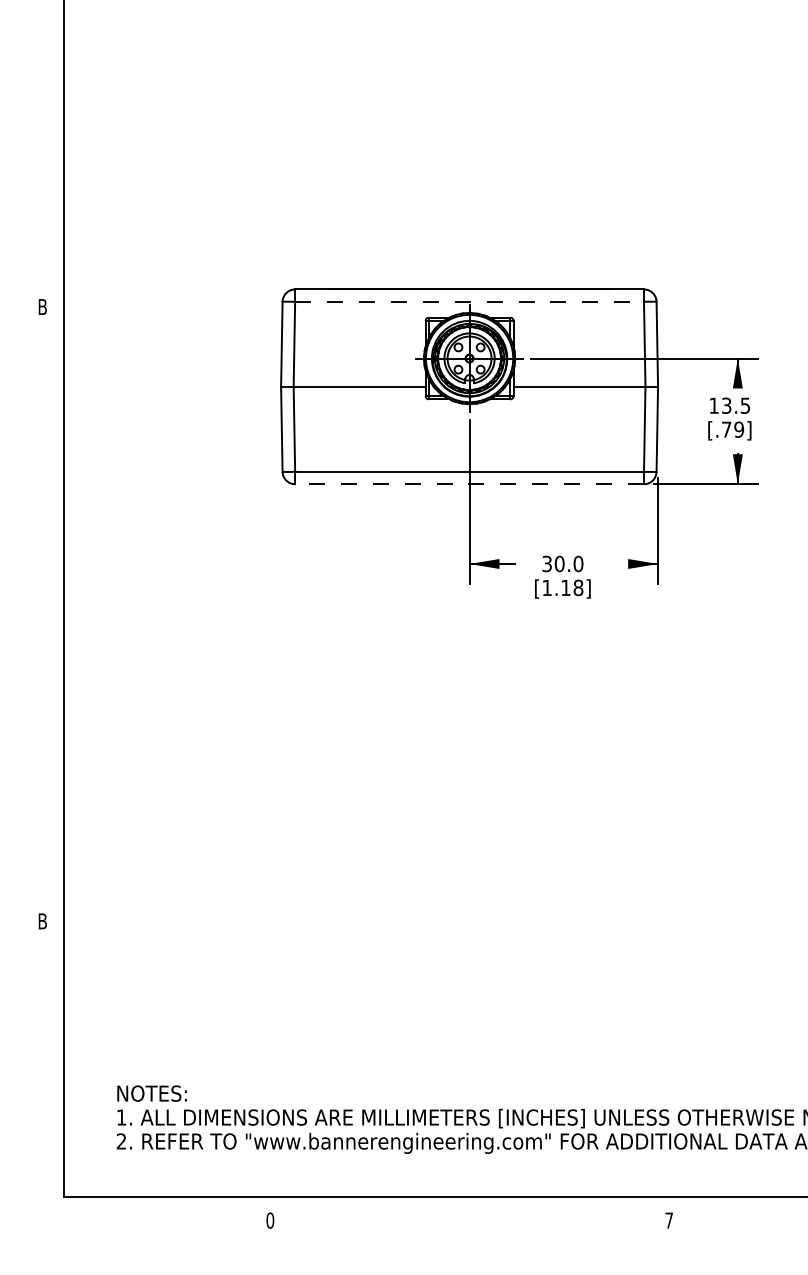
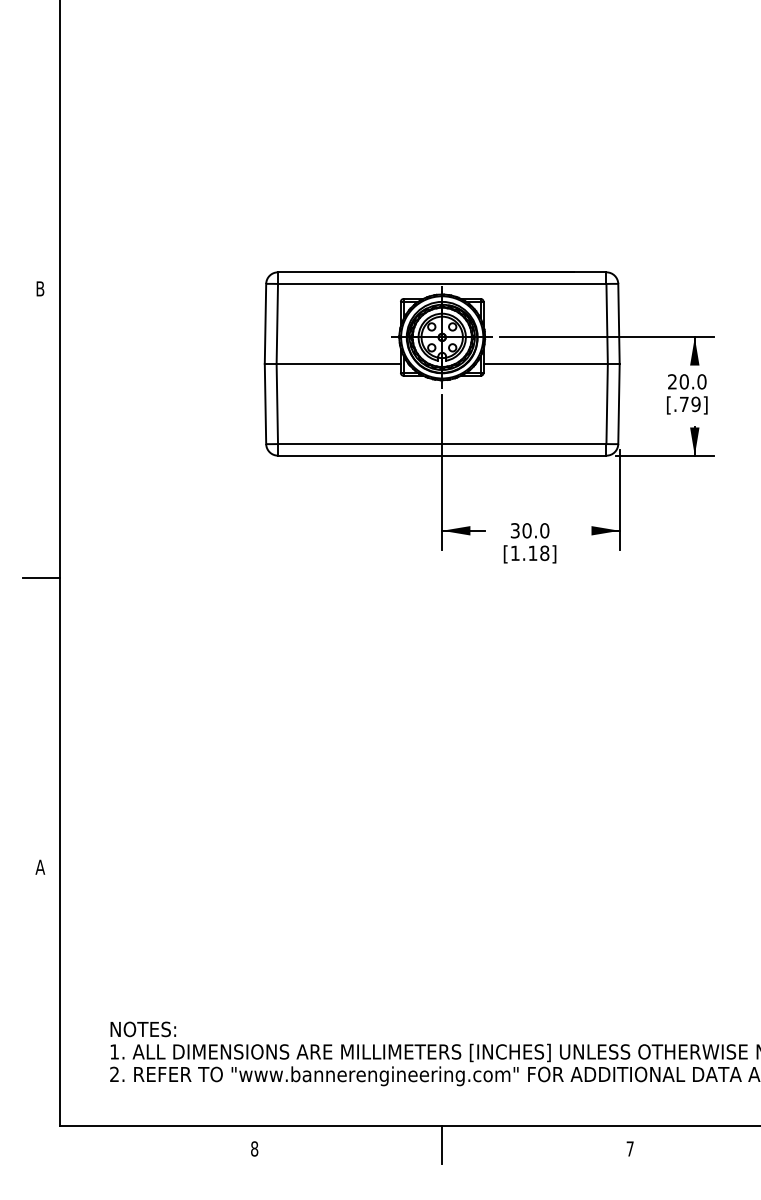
line: (469, 301) -> (442, 283), dashed -> solid
text: (730, 405) -> (687, 381), 13.5 -> 20.0
line: (468, 484) -> (441, 455), dashed -> solid
line: (43, 614) -> (41, 578), added
text: (42, 920) -> (40, 866), B -> A
line: (469, 1216) -> (442, 1145), added
text: (270, 1220) -> (254, 1148), 0 -> 8

